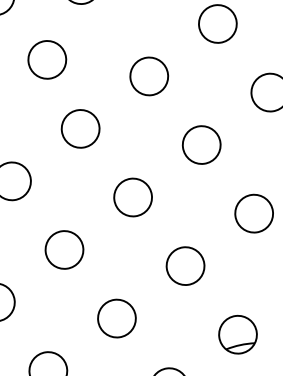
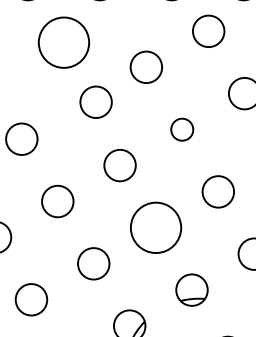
circle: (46, 59) -> (63, 42), size x1.6
circle: (79, 128) -> (95, 101), moved
circle: (200, 145) -> (181, 129), size x0.7
circle: (184, 265) -> (155, 227), size x1.6

